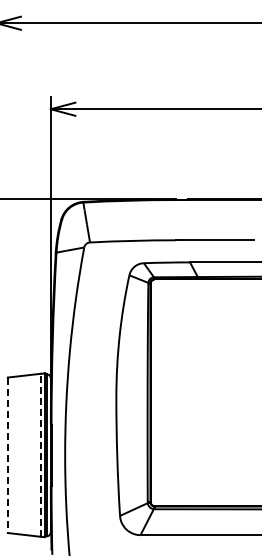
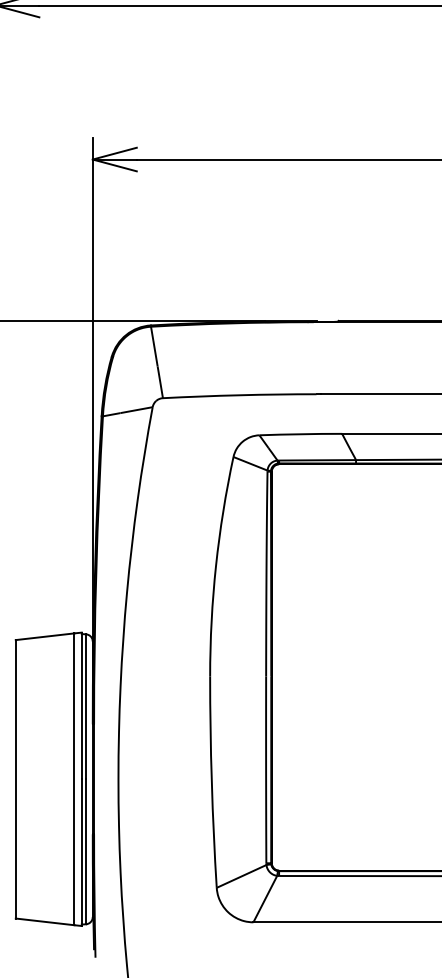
line: (40, 454) -> (74, 777), dashed -> solid
line: (7, 455) -> (15, 779), dashed -> solid

